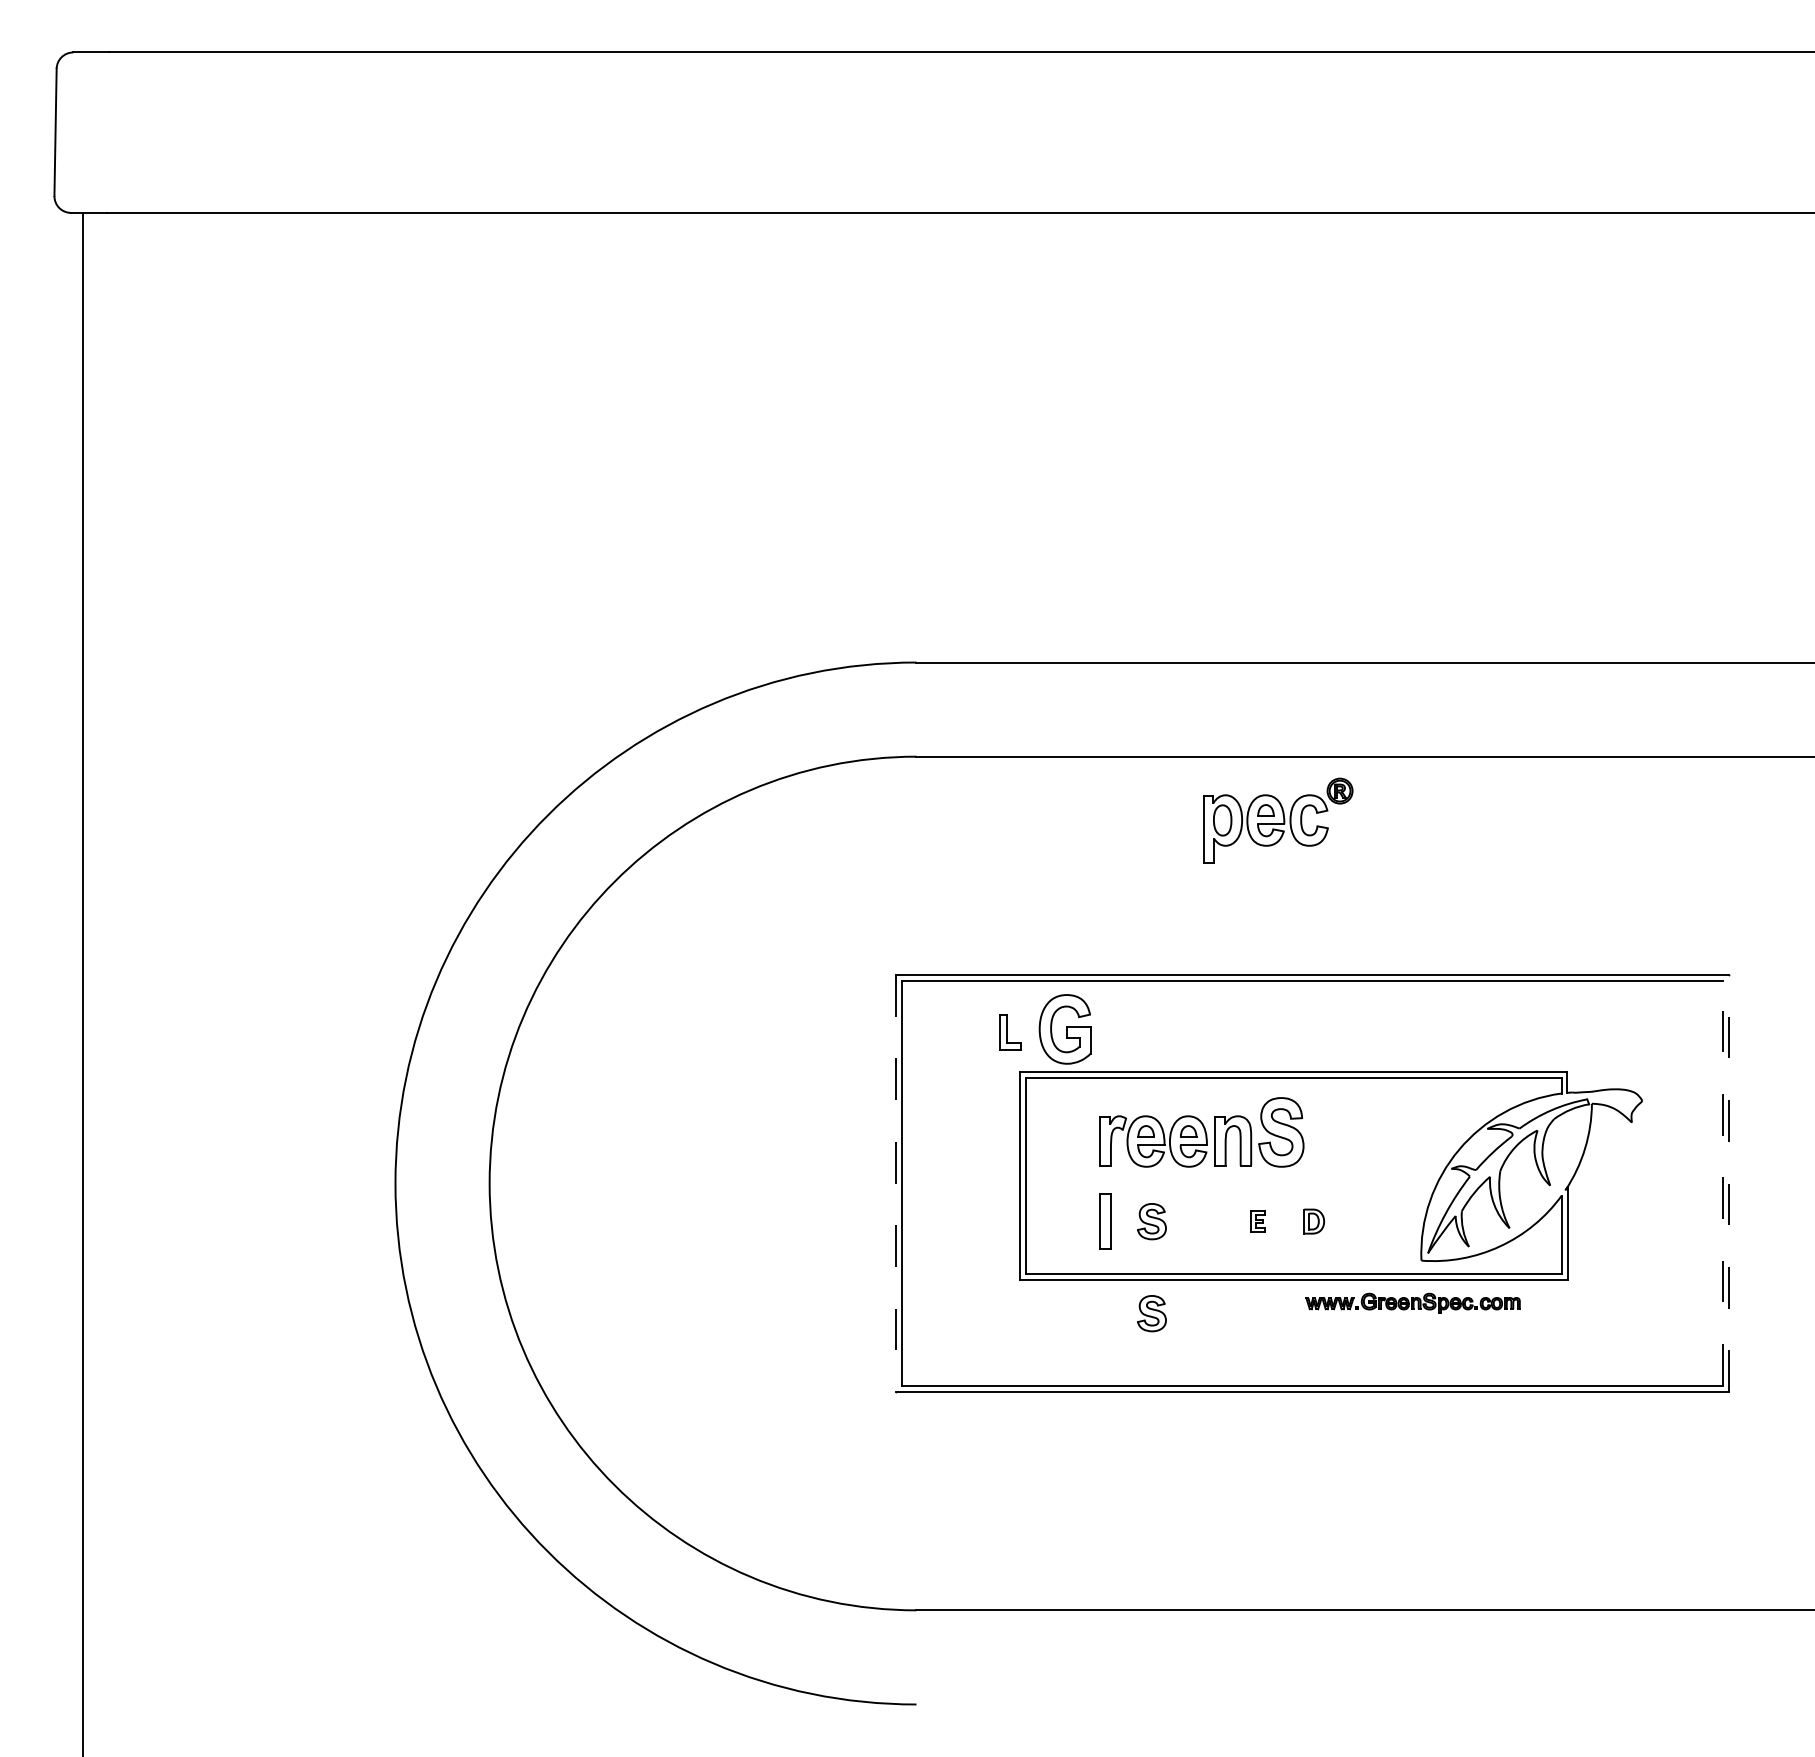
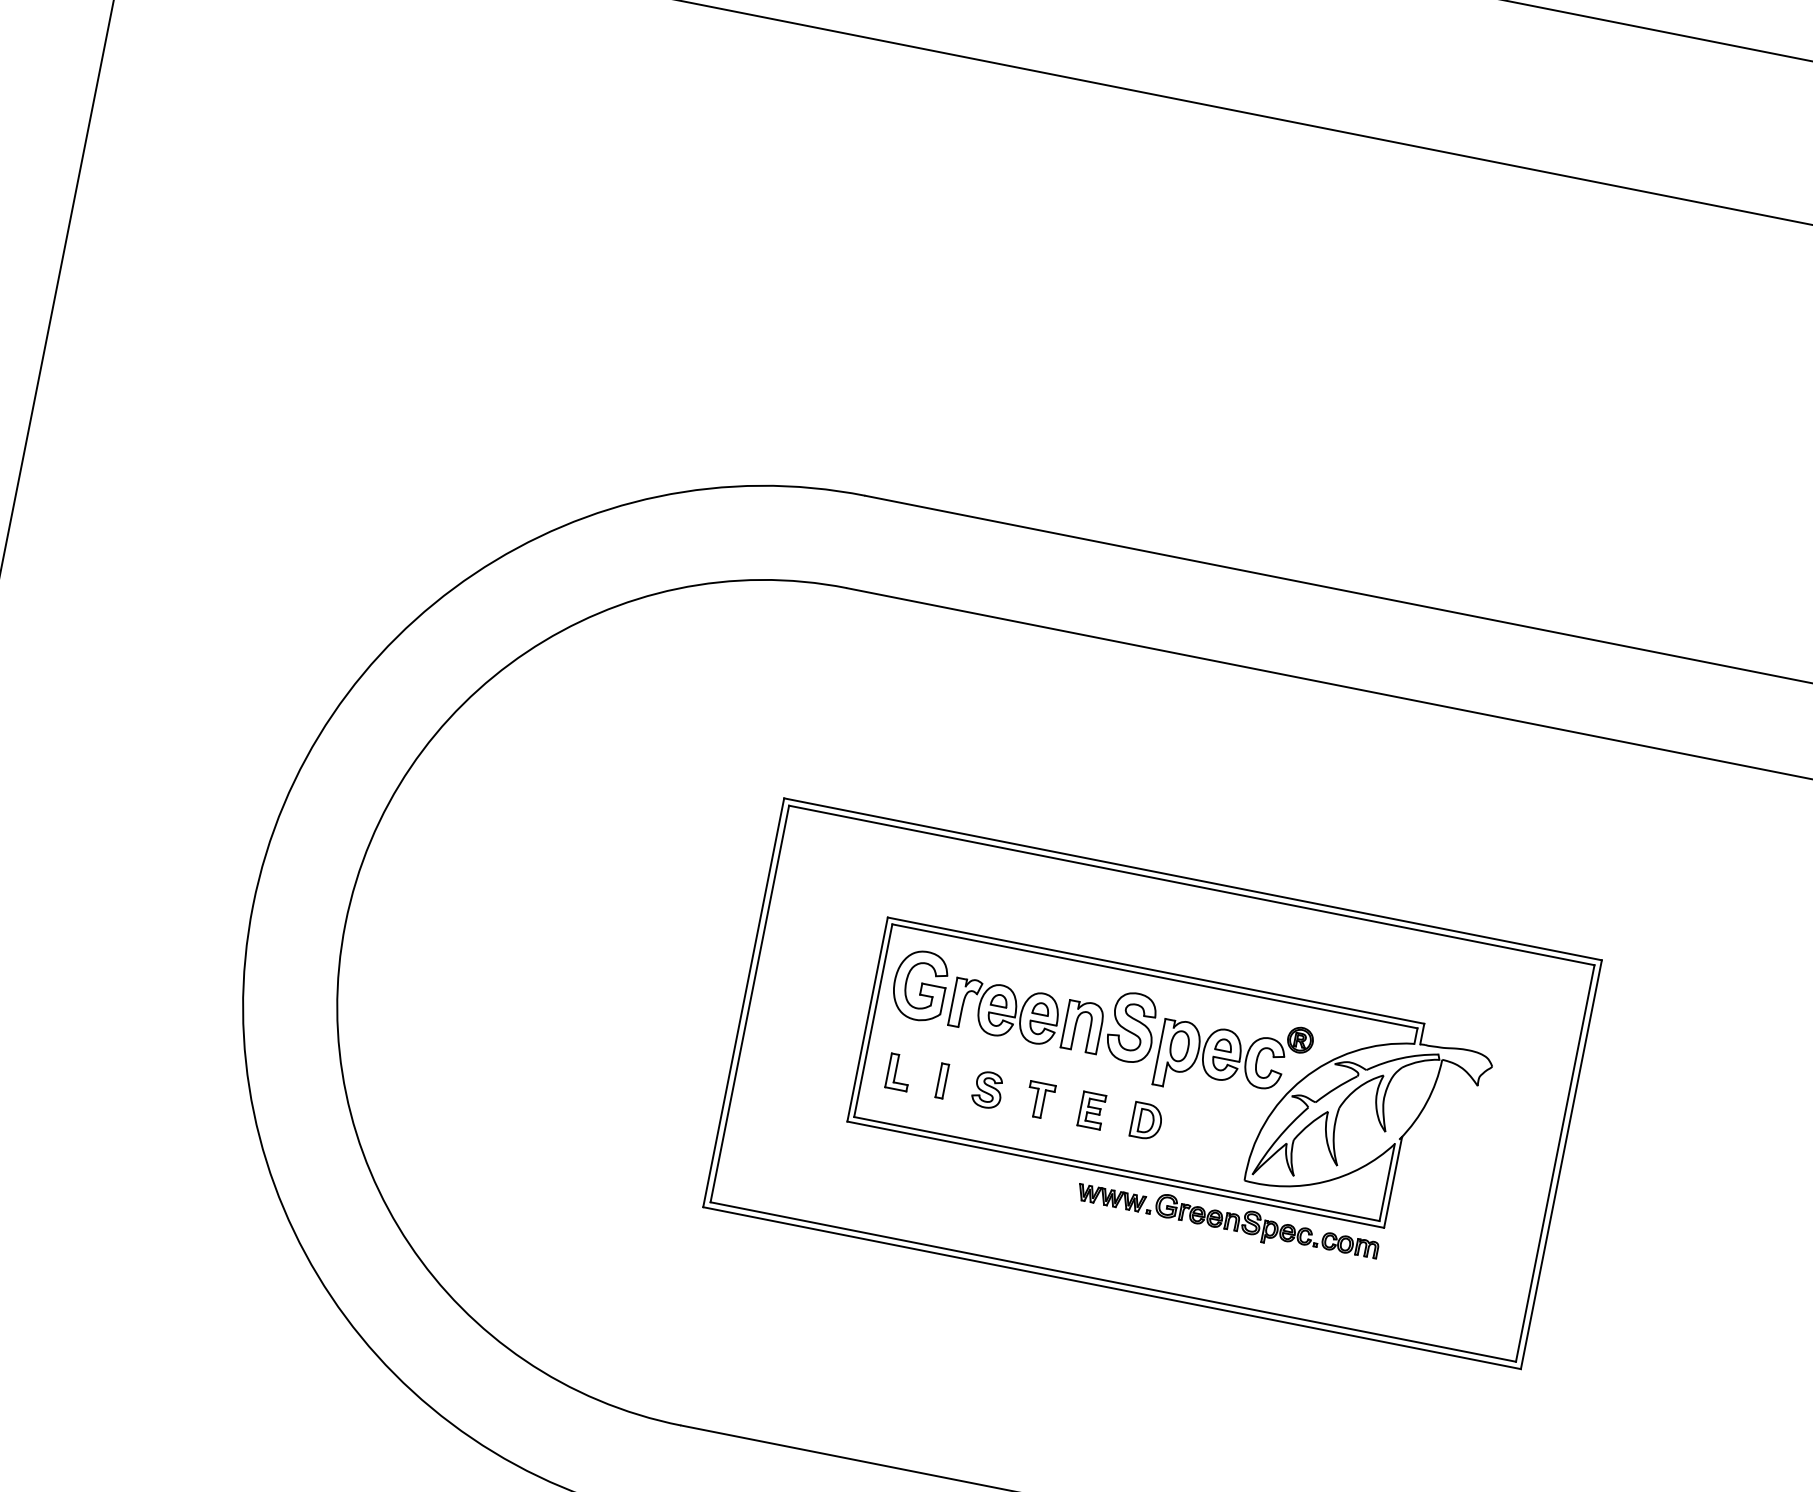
part: (1278, 820) -> (1234, 1057), moved
part: (1064, 1029) -> (919, 985), moved
part: (1010, 1032) -> (899, 1072), moved
line: (1722, 1183) -> (1554, 1163), dashed -> solid
line: (1729, 1183) -> (1561, 1164), dashed -> solid
line: (895, 1184) -> (743, 1003), dashed -> solid
part: (1105, 1221) -> (942, 1080), size x0.62
part: (1205, 1221) -> (1040, 1100), added
part: (1258, 1221) -> (1092, 1110), size x1.67
part: (1314, 1221) -> (1147, 1121), size x1.43
part: (1412, 1303) -> (1227, 1220), size x1.43
part: (1151, 1313) -> (969, 1179), removed

